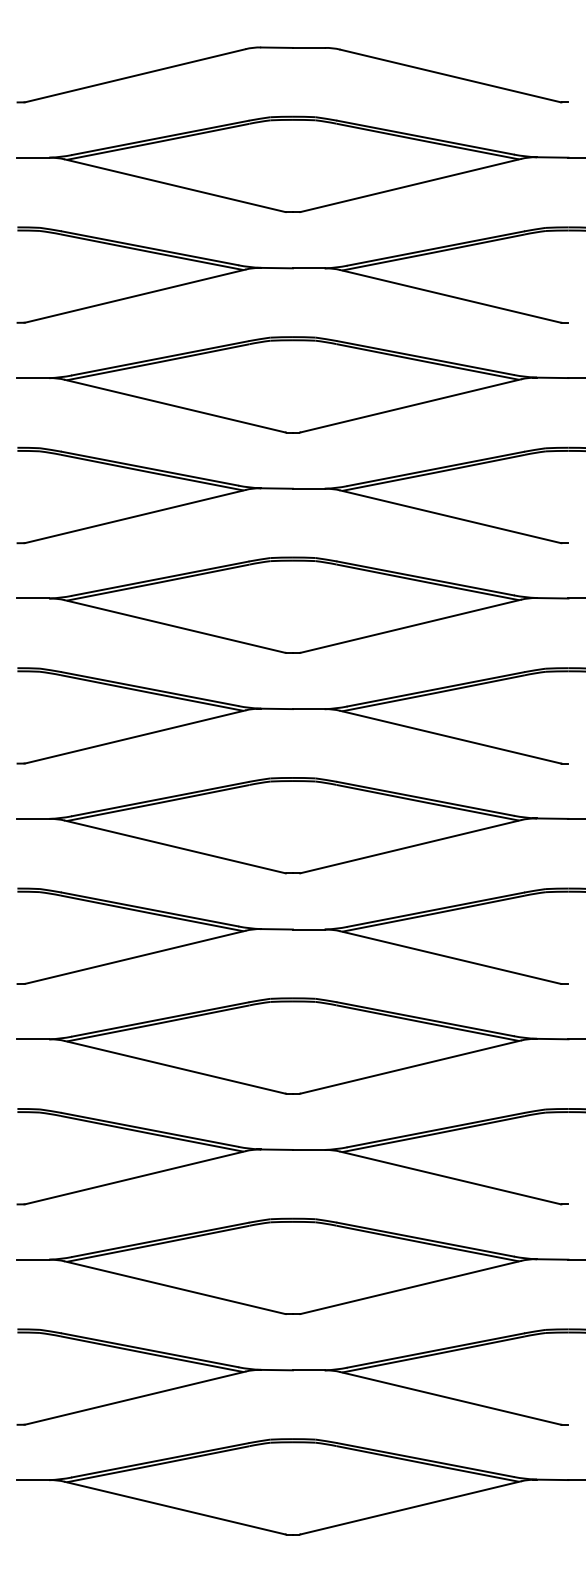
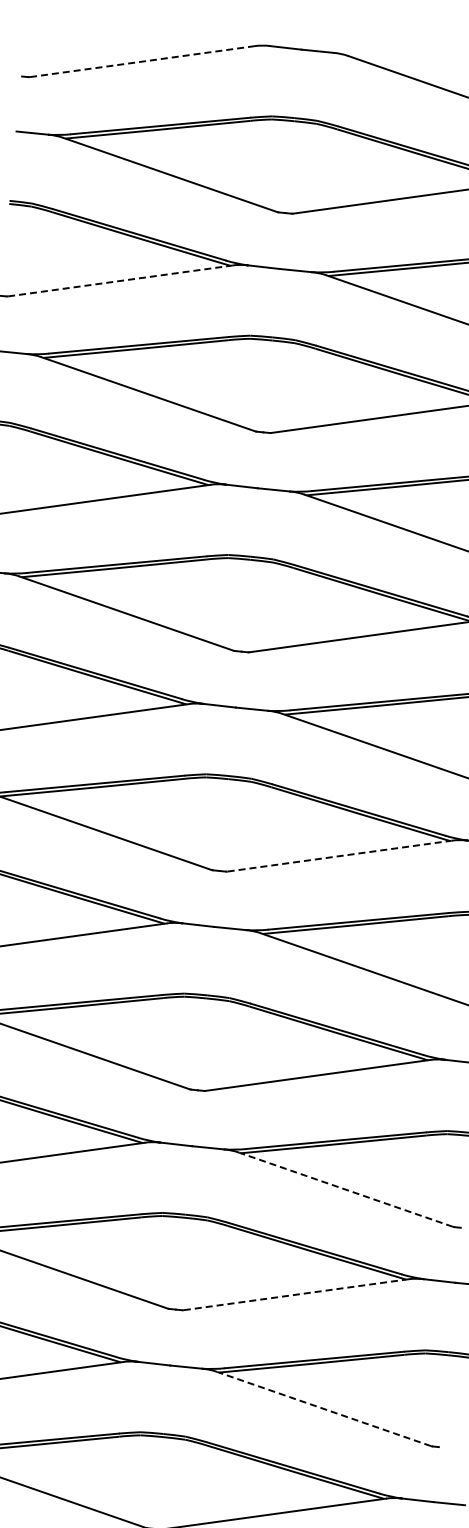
line: (135, 75) -> (142, 61), solid -> dashed
line: (135, 296) -> (120, 281), solid -> dashed
line: (411, 846) -> (340, 856), solid -> dashed
line: (449, 1177) -> (345, 1189), solid -> dashed
line: (411, 1287) -> (296, 1294), solid -> dashed
line: (449, 1398) -> (323, 1409), solid -> dashed

